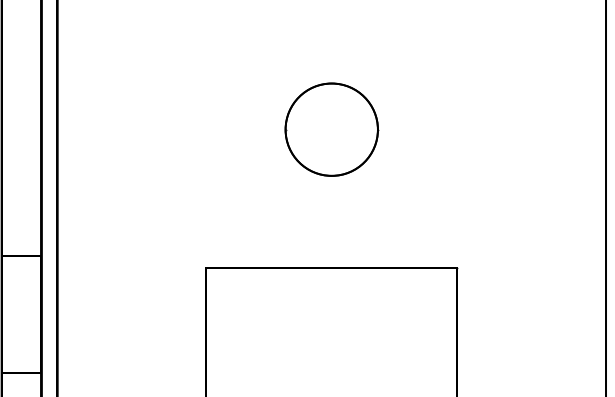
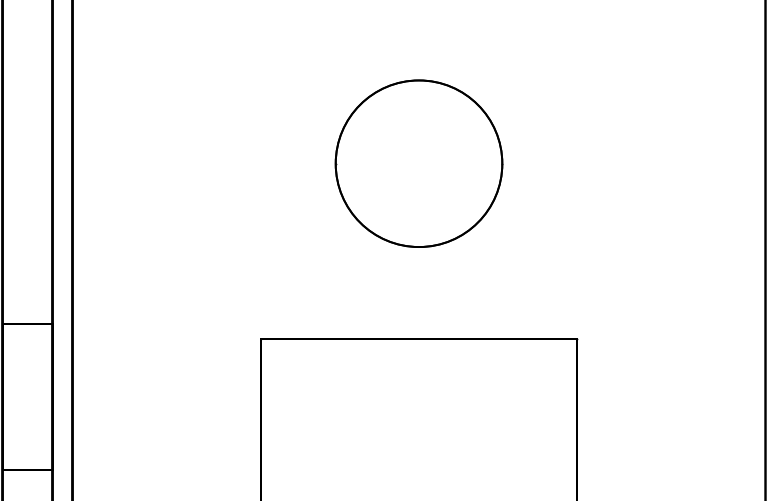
part: (331, 129) -> (418, 163), size x1.43

